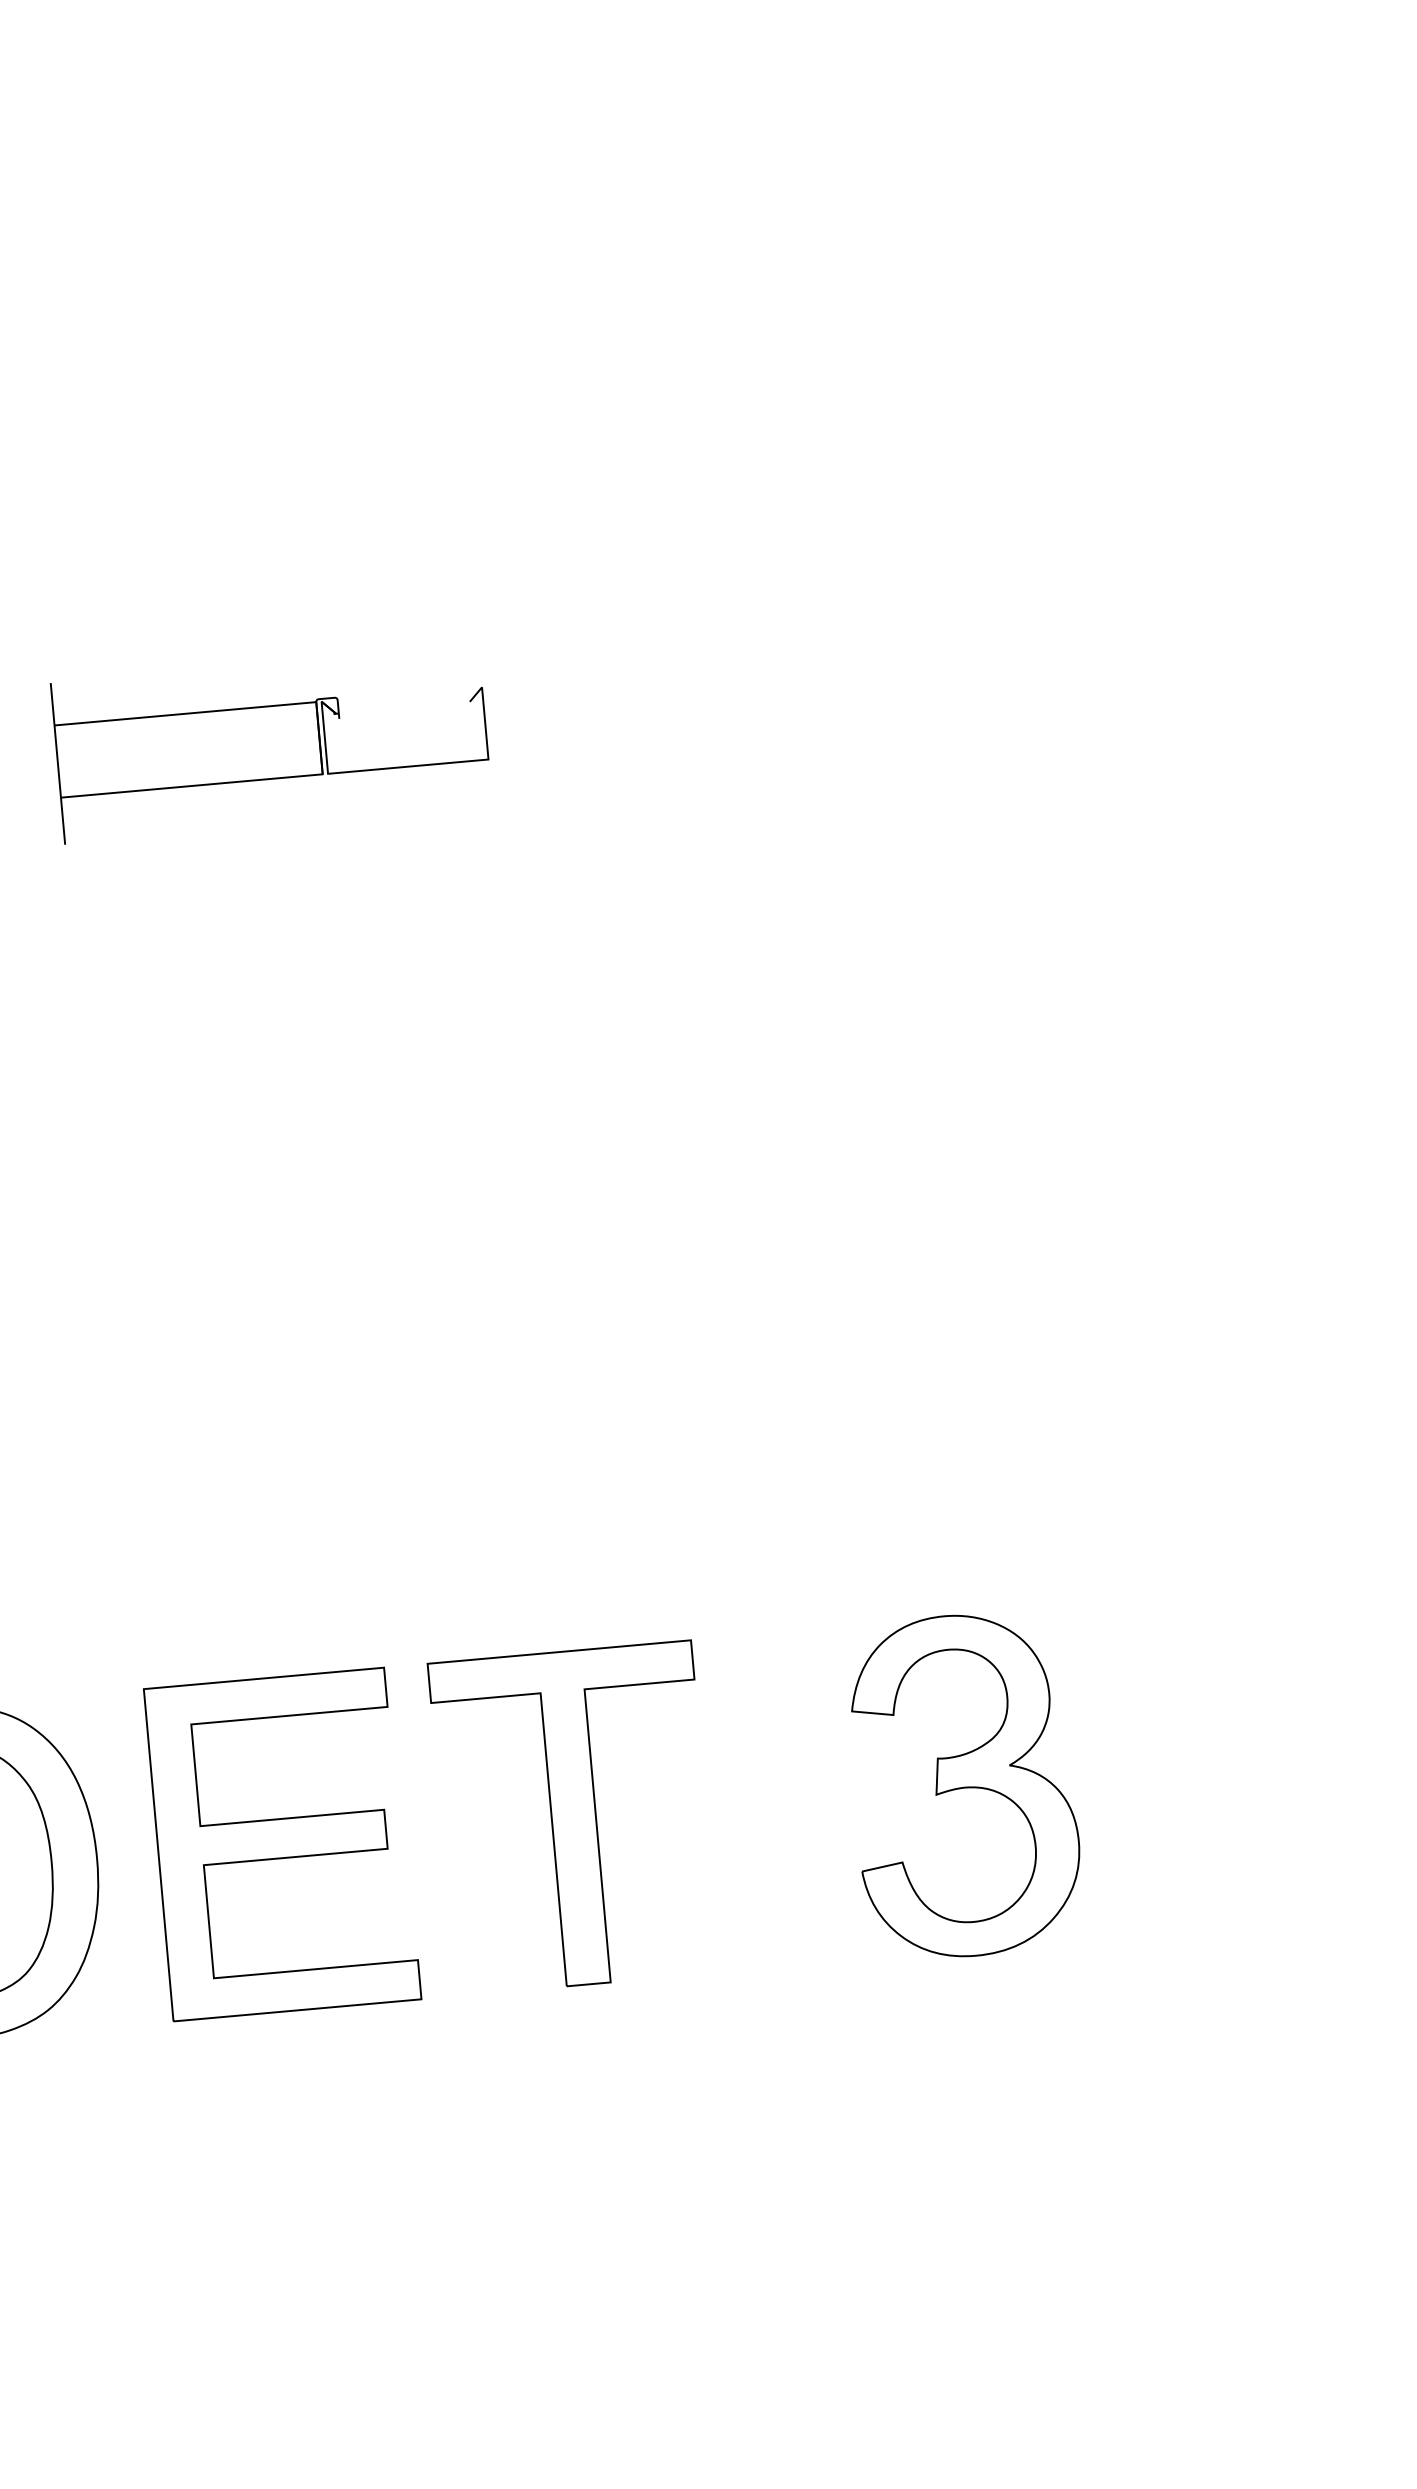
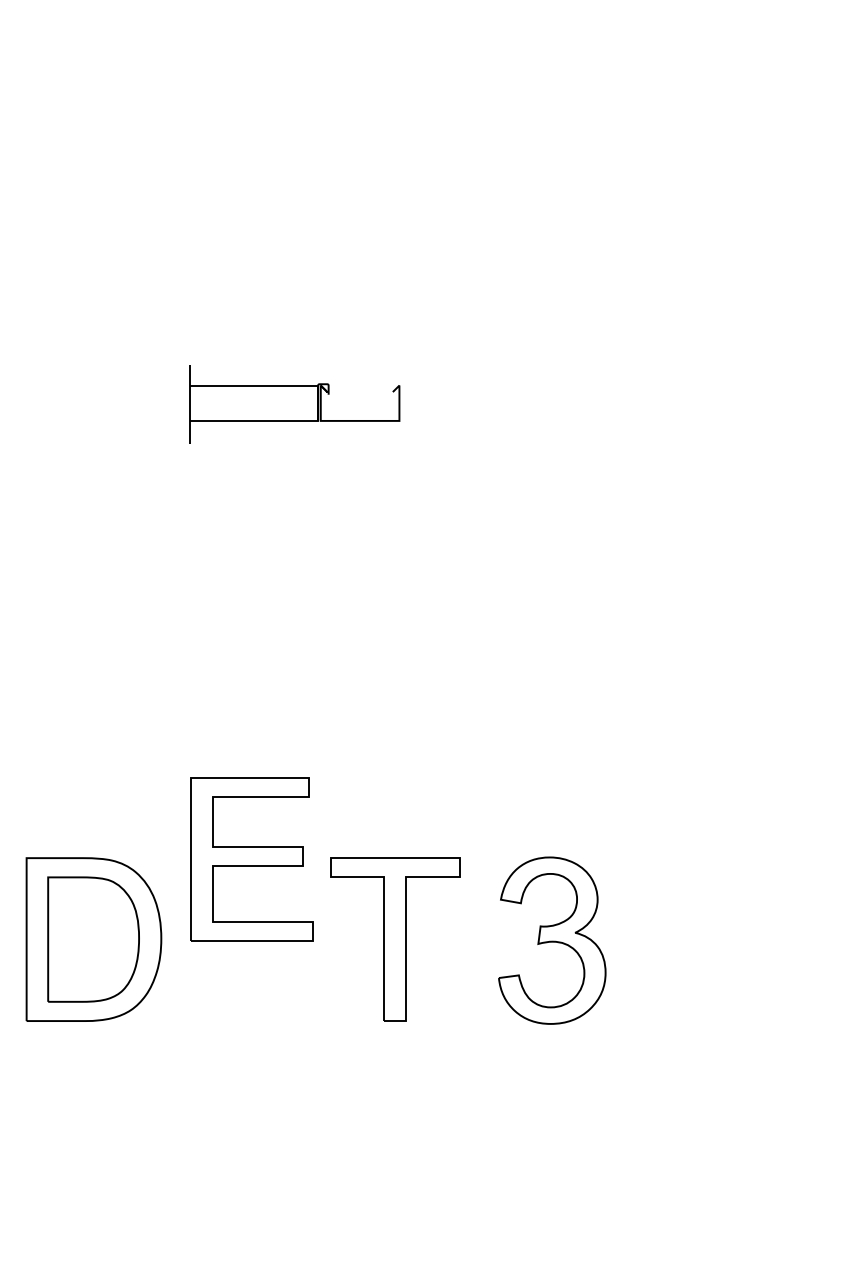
part: (964, 1785) -> (552, 940), moved
part: (281, 1844) -> (251, 859), moved

